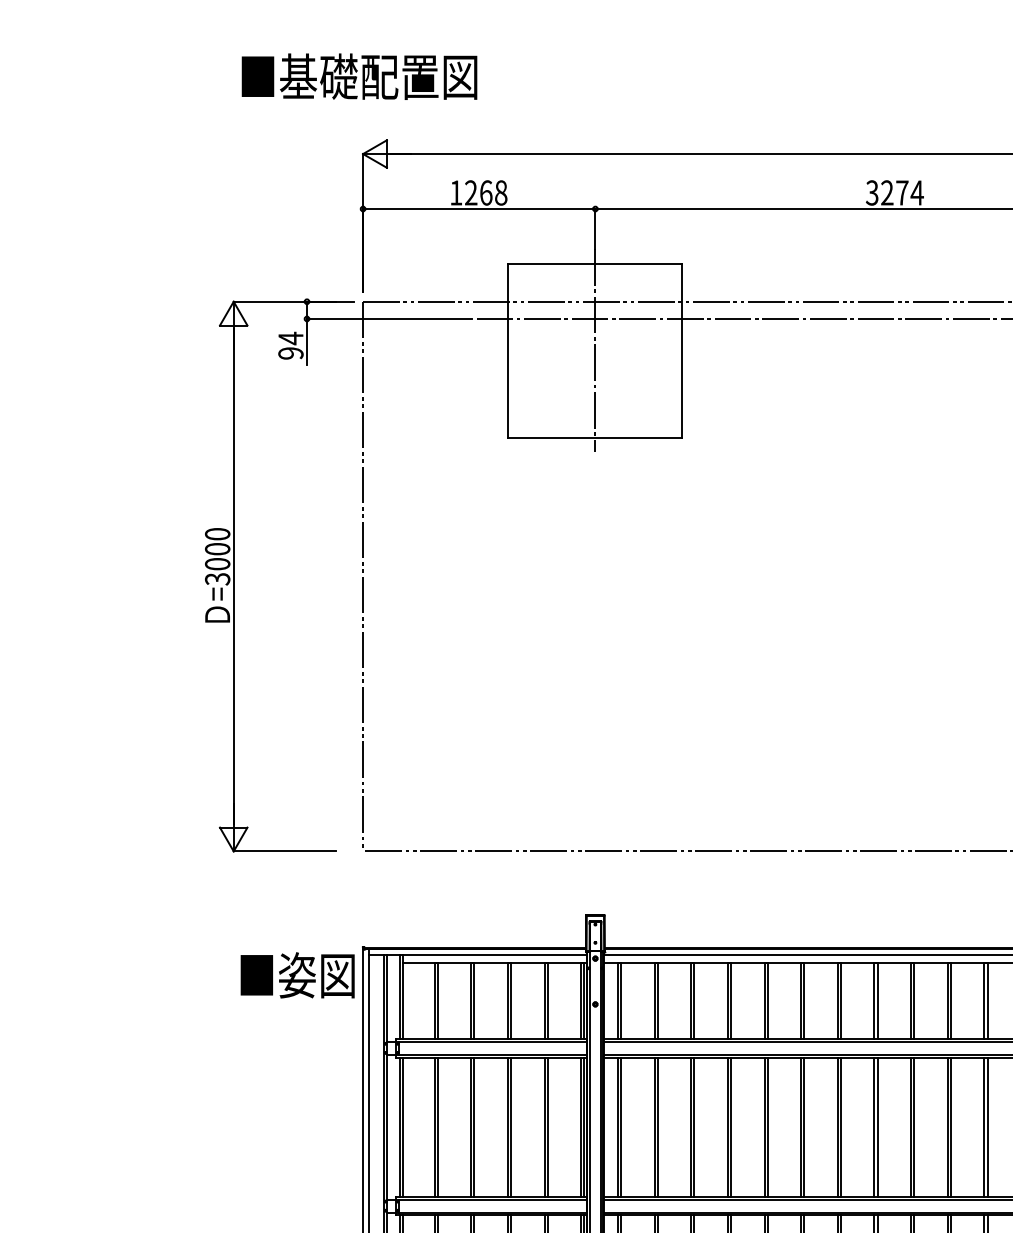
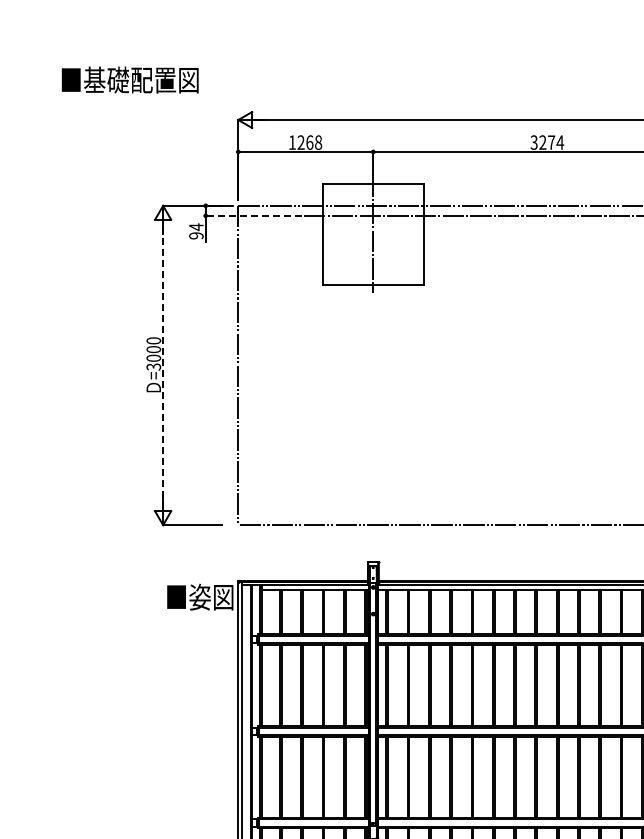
text: (358, 75) -> (129, 79), moved
line: (389, 318) -> (253, 215), solid -> dashed
line: (234, 576) -> (163, 365), solid -> dashed

